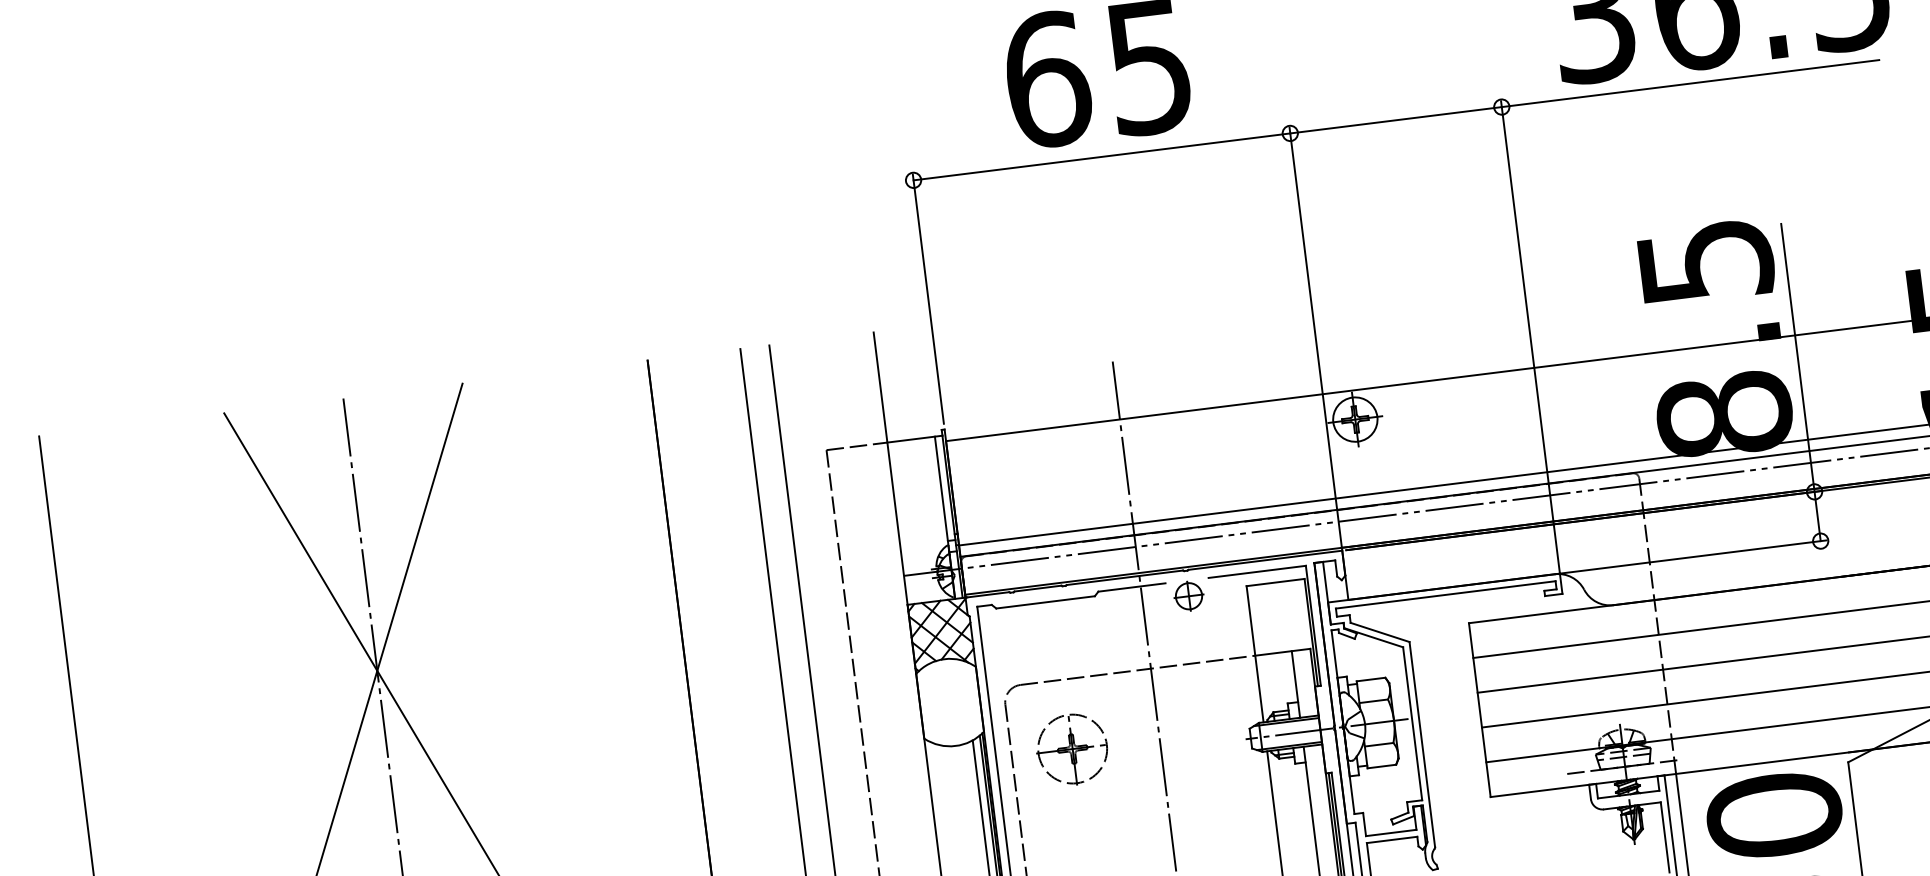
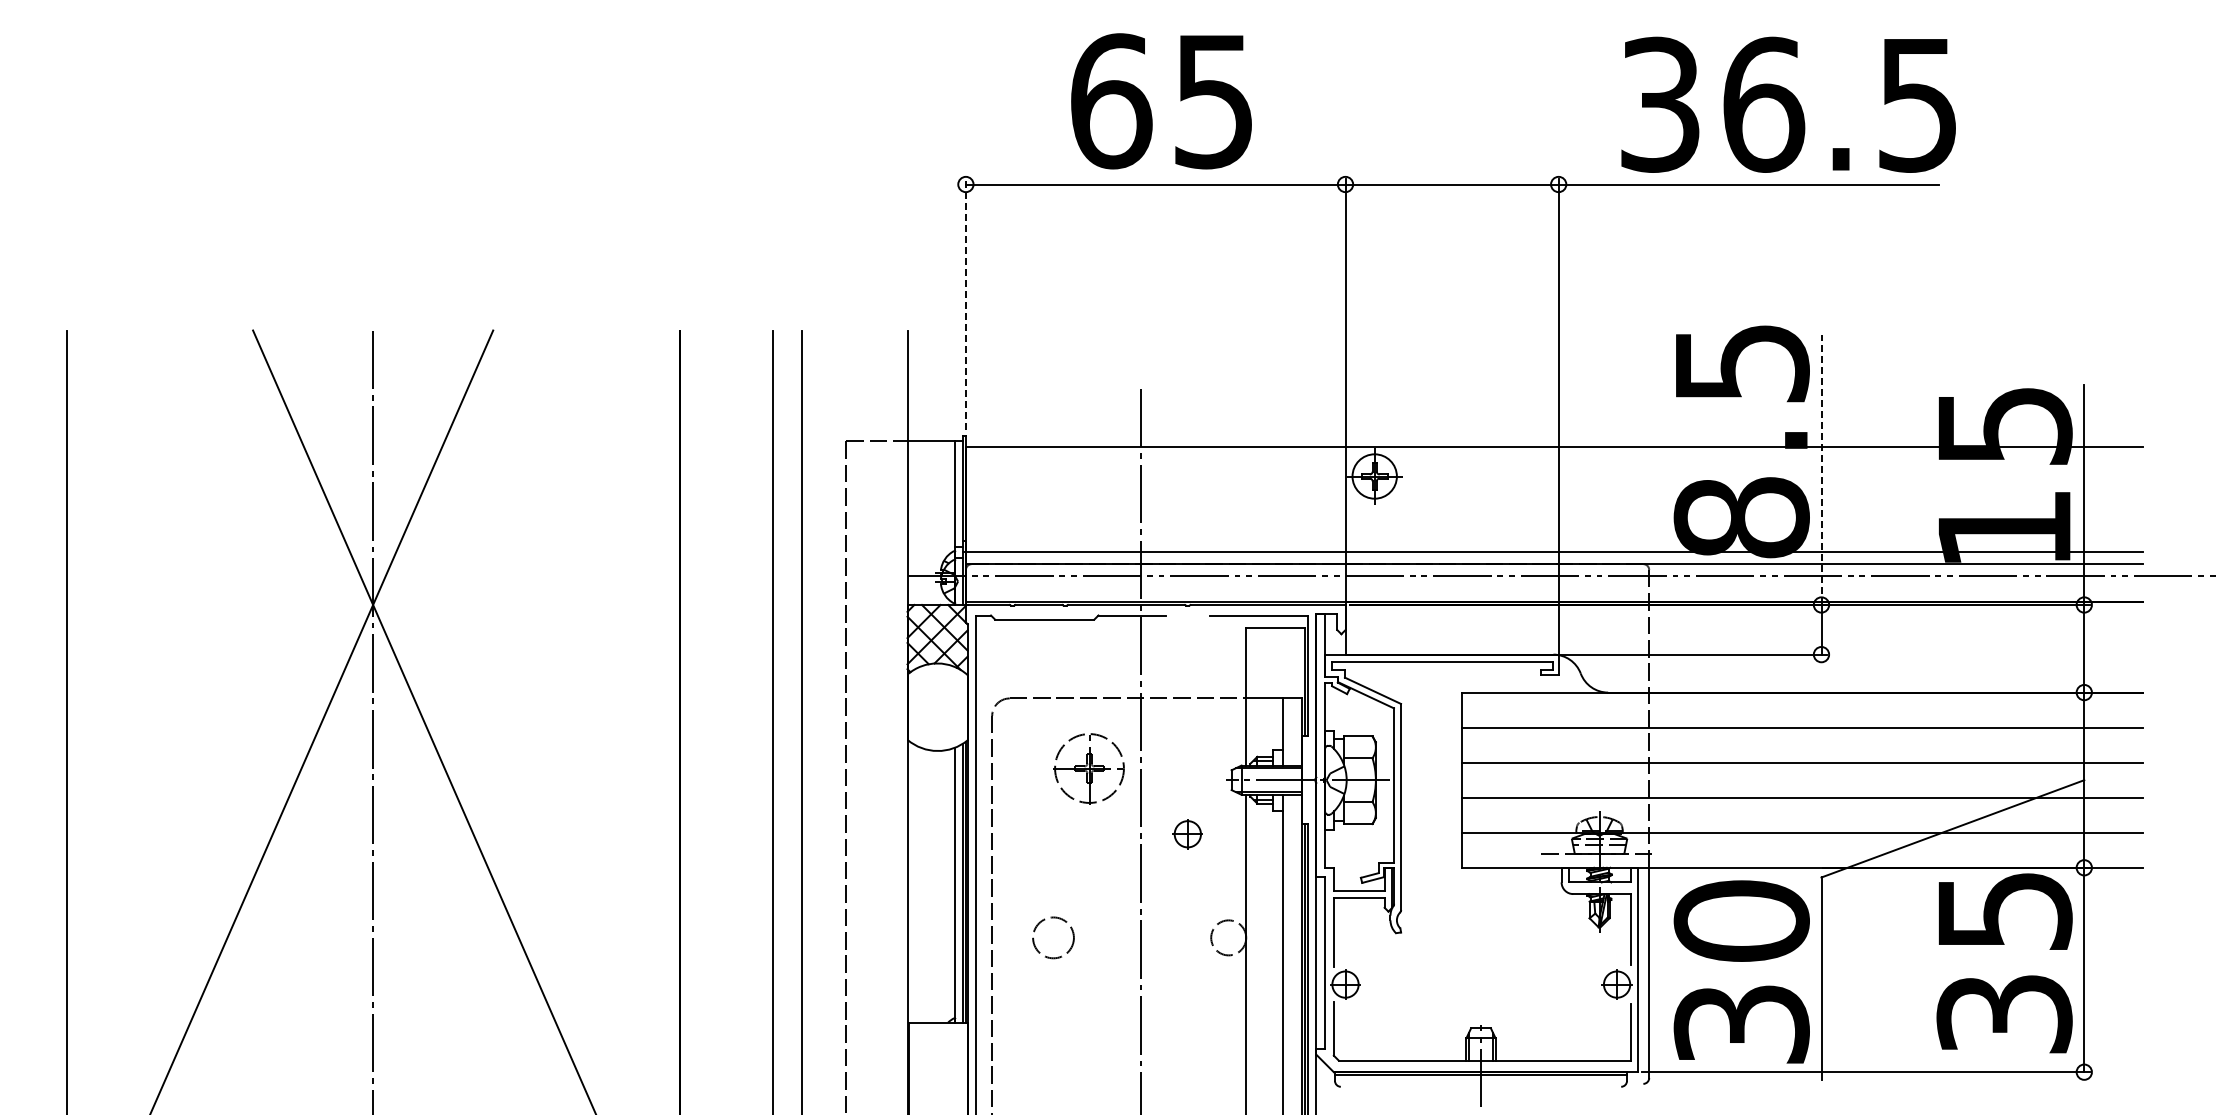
line: (928, 299) -> (965, 304), solid -> dashed
line: (1797, 358) -> (1821, 470), solid -> dashed
part: (1188, 596) -> (1187, 834), moved
part: (1071, 749) -> (1088, 768), moved

